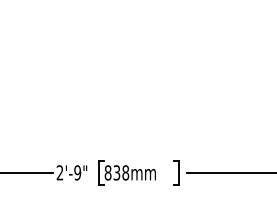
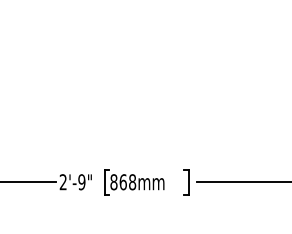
text: (116, 172) -> (122, 181), 838mm -> 868mm

